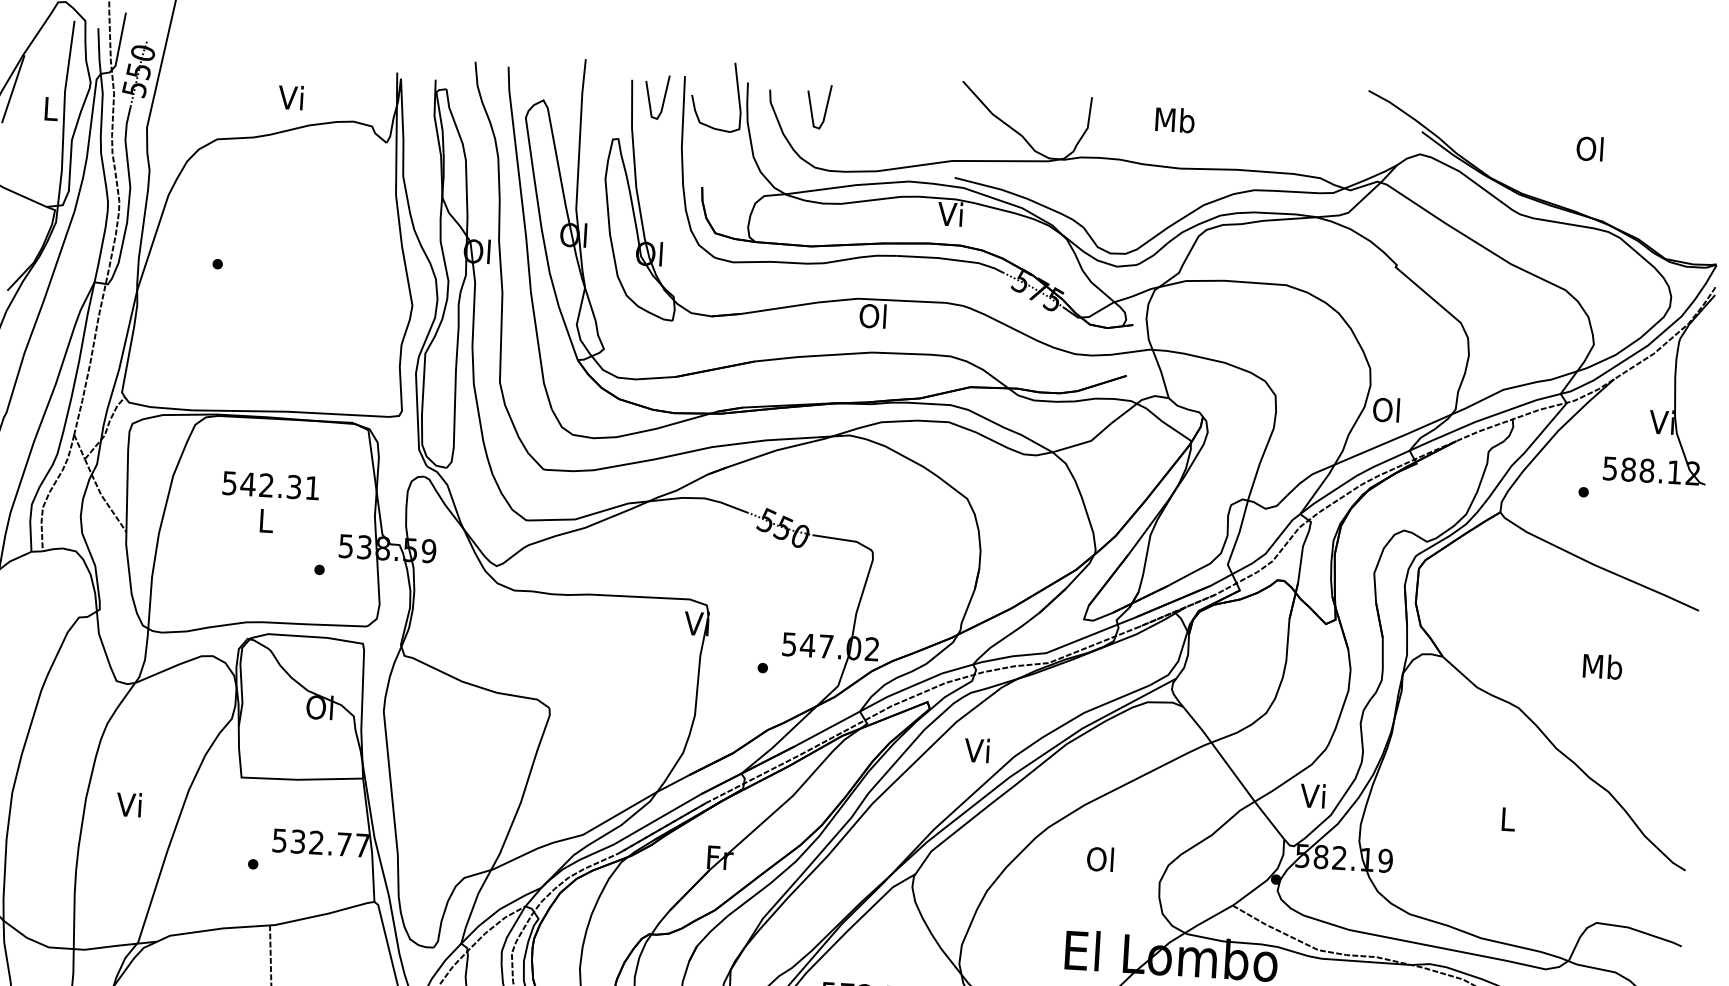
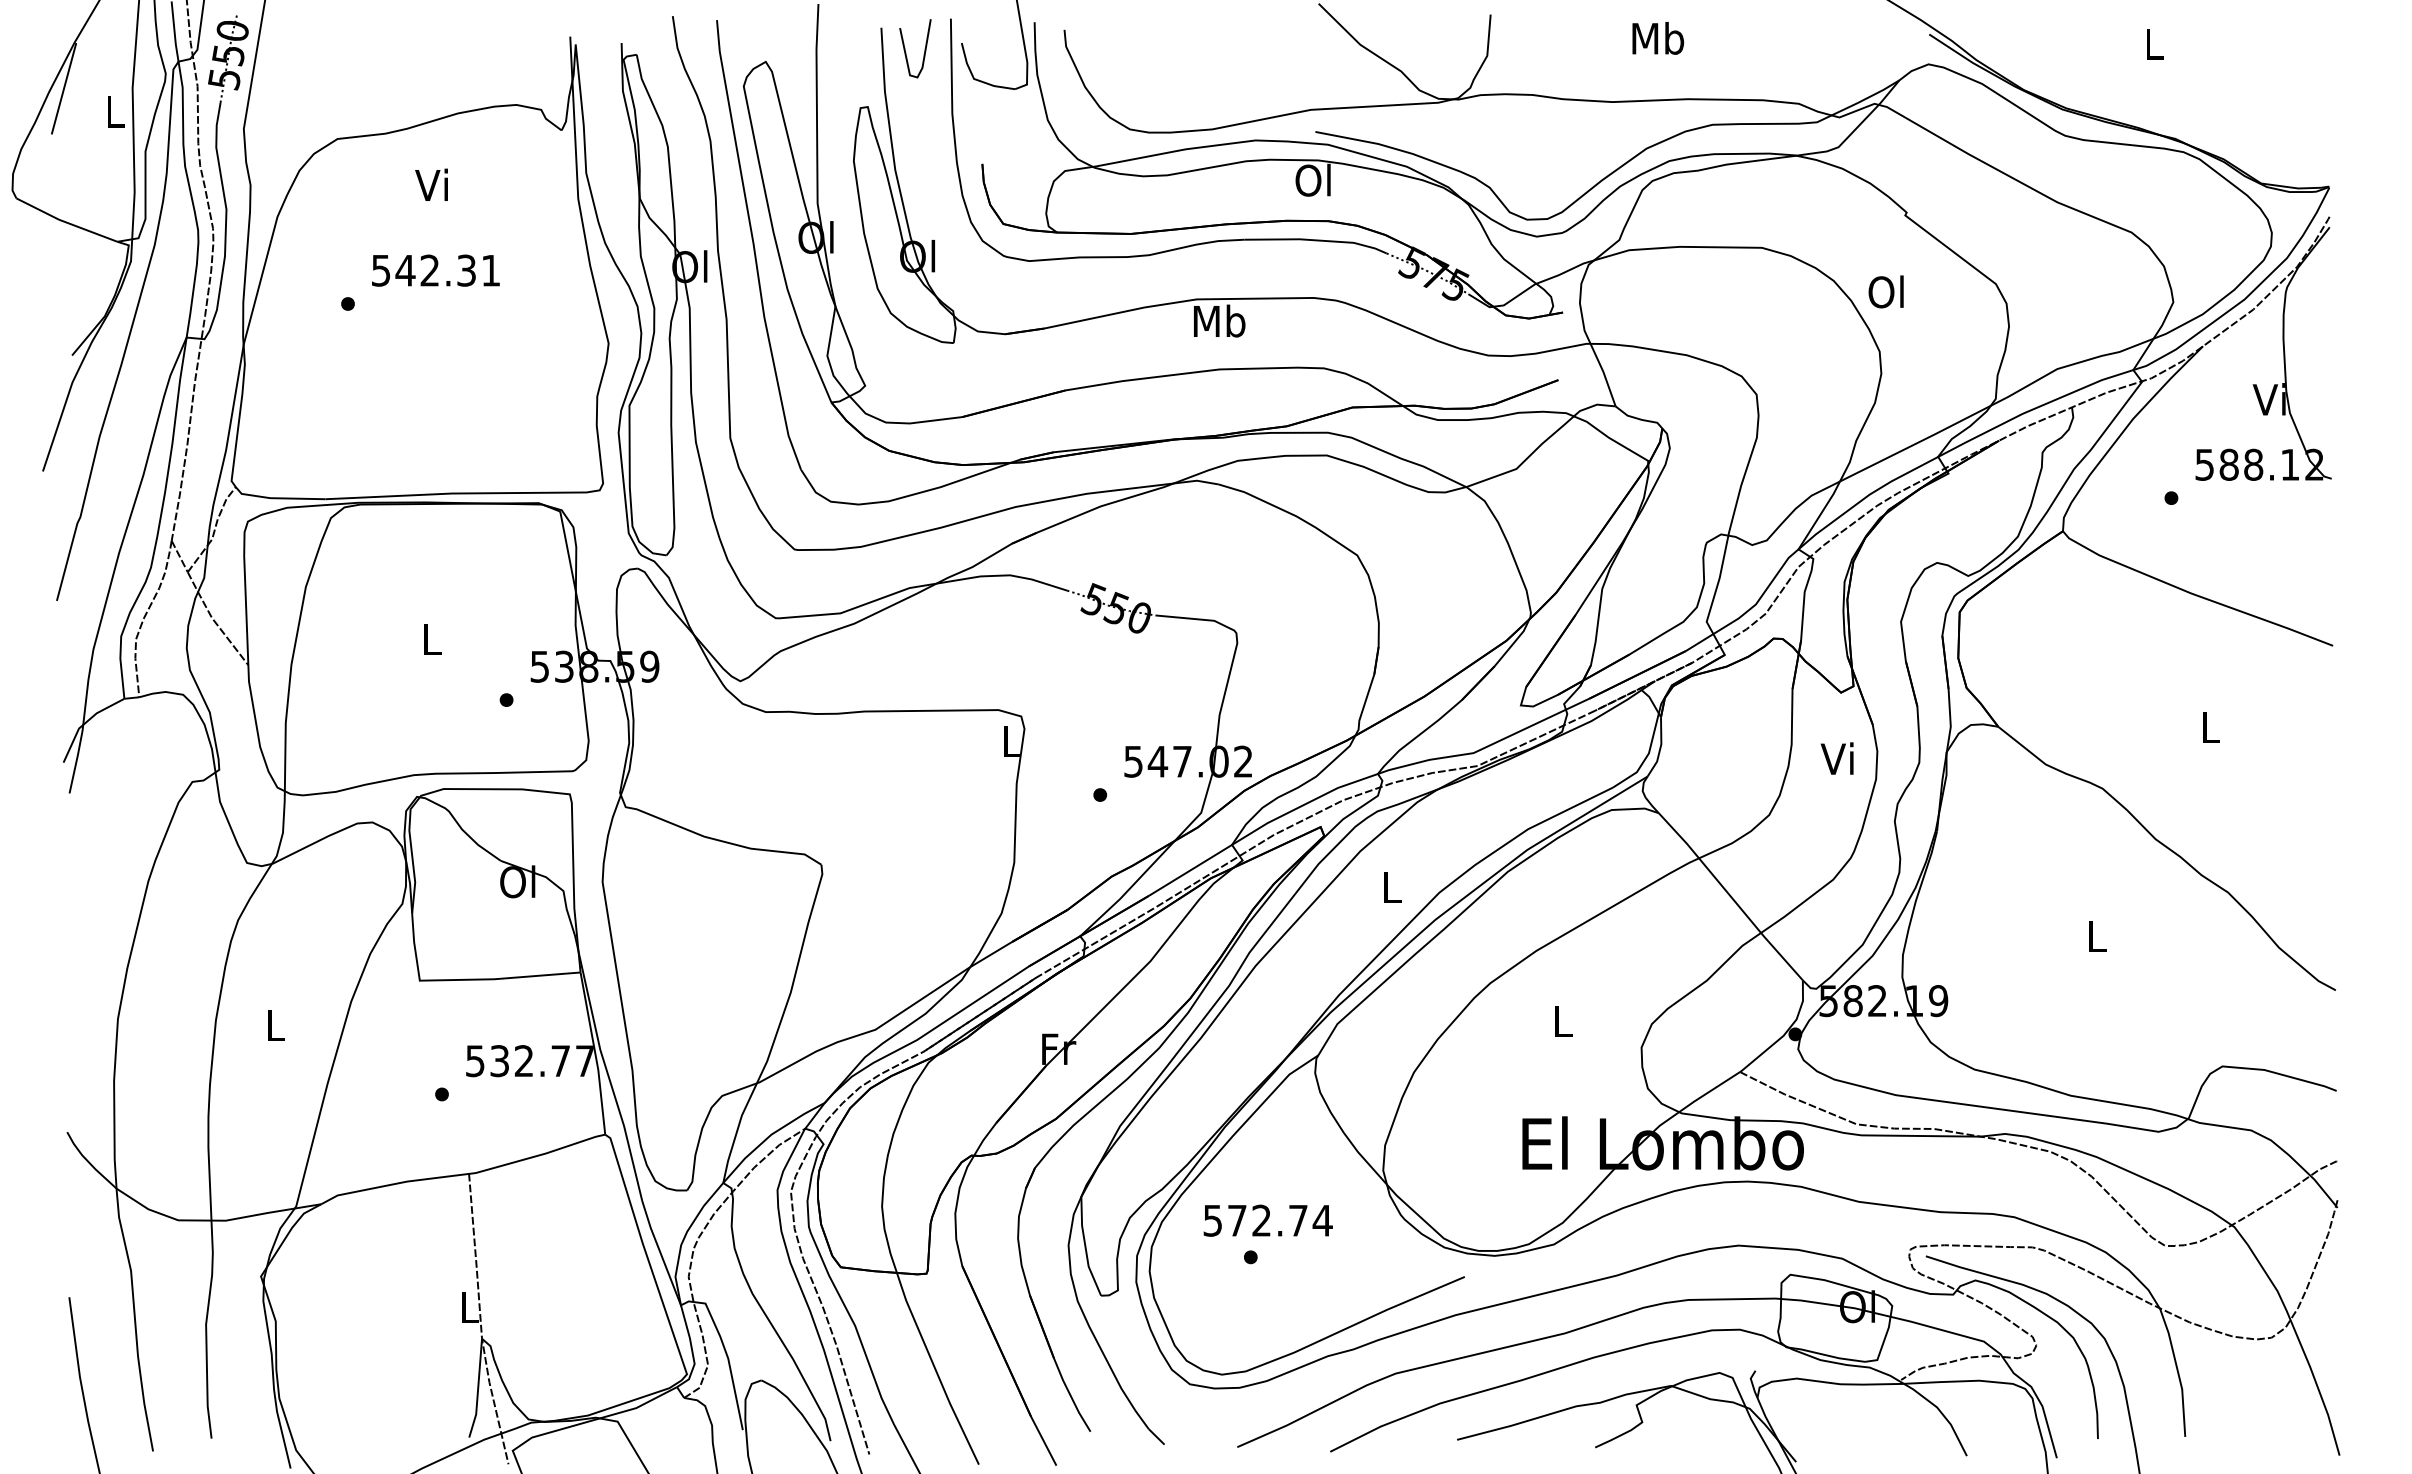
text: (290, 97) -> (431, 184), moved
line: (825, 107) -> (1139, 48), removed
text: (1175, 120) -> (1658, 38), moved
text: (1589, 148) -> (2152, 43), Ol -> L
text: (950, 213) -> (1312, 179), Vi -> Ol
text: (873, 315) -> (1219, 320), Ol -> Mb
text: (1385, 409) -> (1885, 291), moved
text: (270, 485) -> (435, 270), moved
text: (696, 623) -> (1009, 741), Vi -> L
text: (1602, 666) -> (2210, 726), Mb -> L
text: (976, 749) -> (1389, 886), Vi -> L
text: (1312, 795) -> (1836, 758), moved
text: (128, 804) -> (272, 1025), Vi -> L
text: (1099, 858) -> (1560, 1020), Ol -> L

